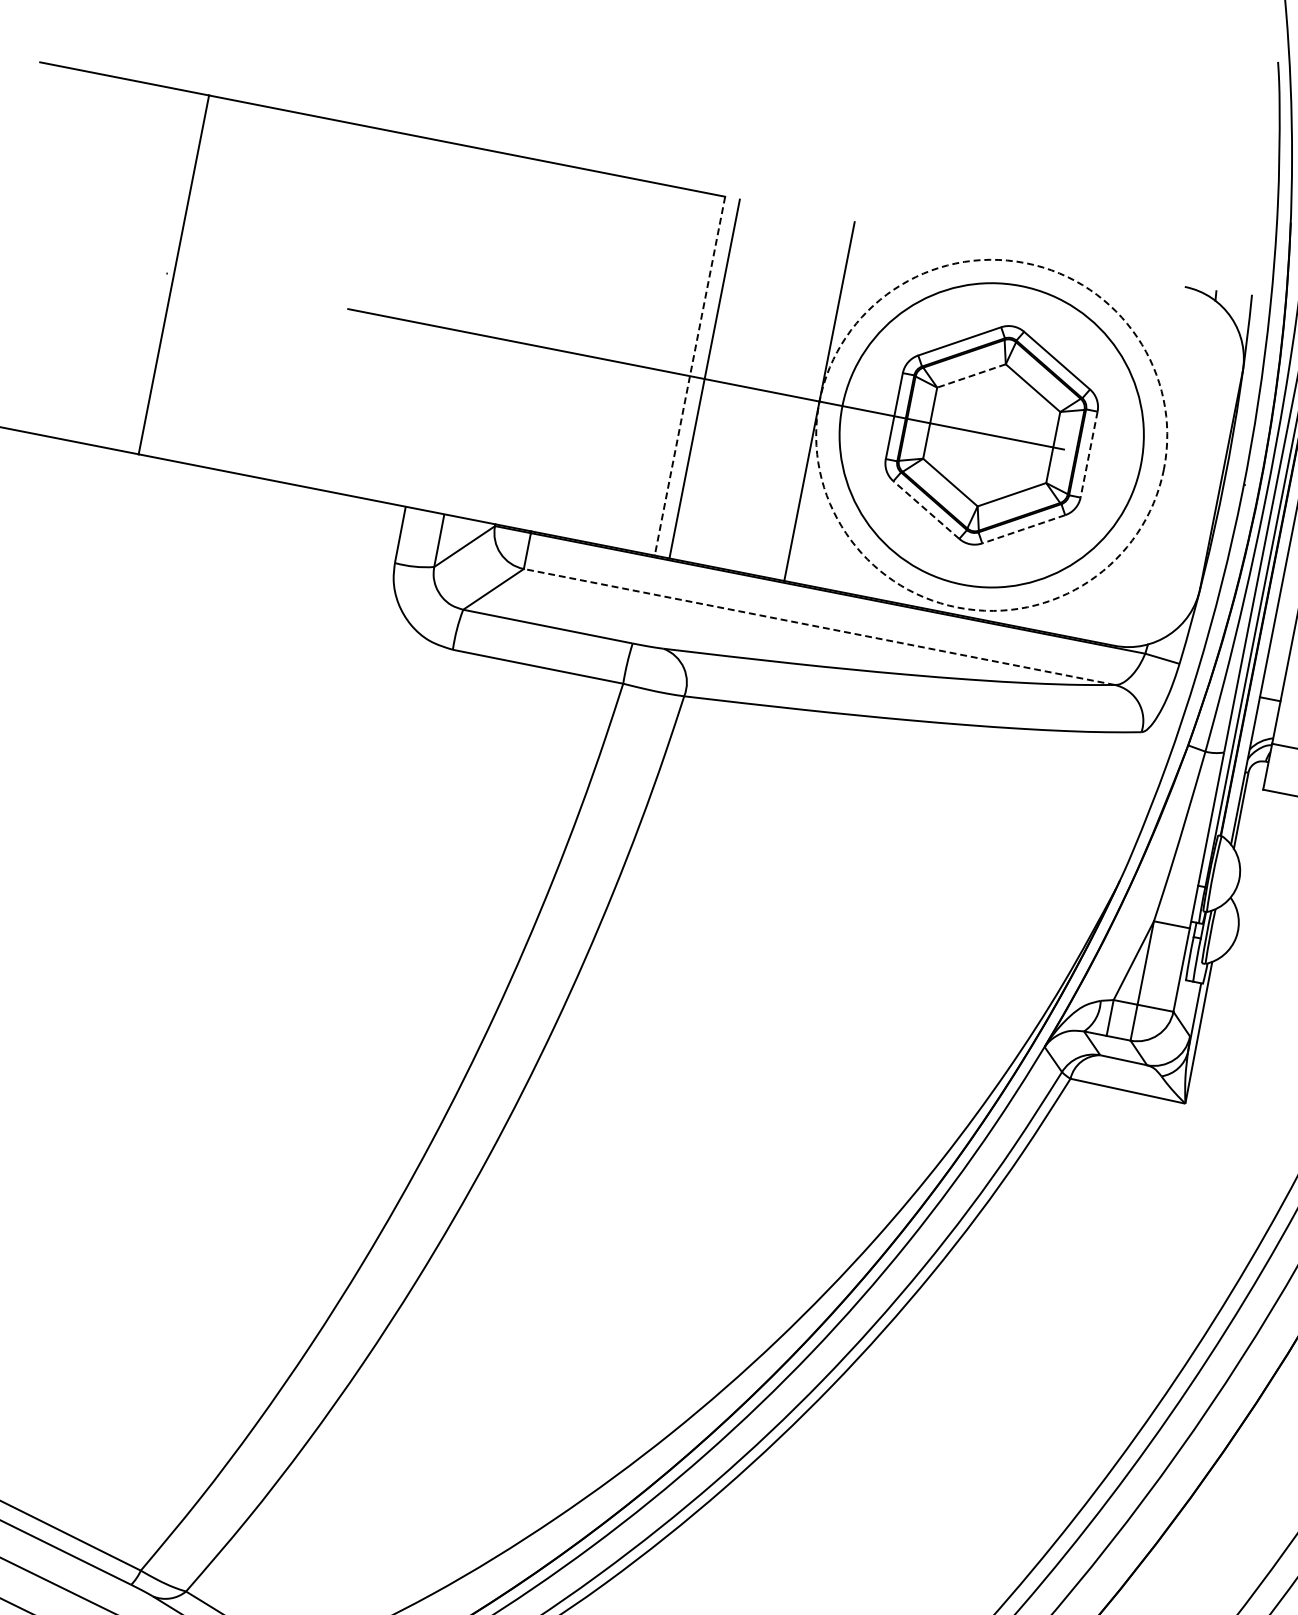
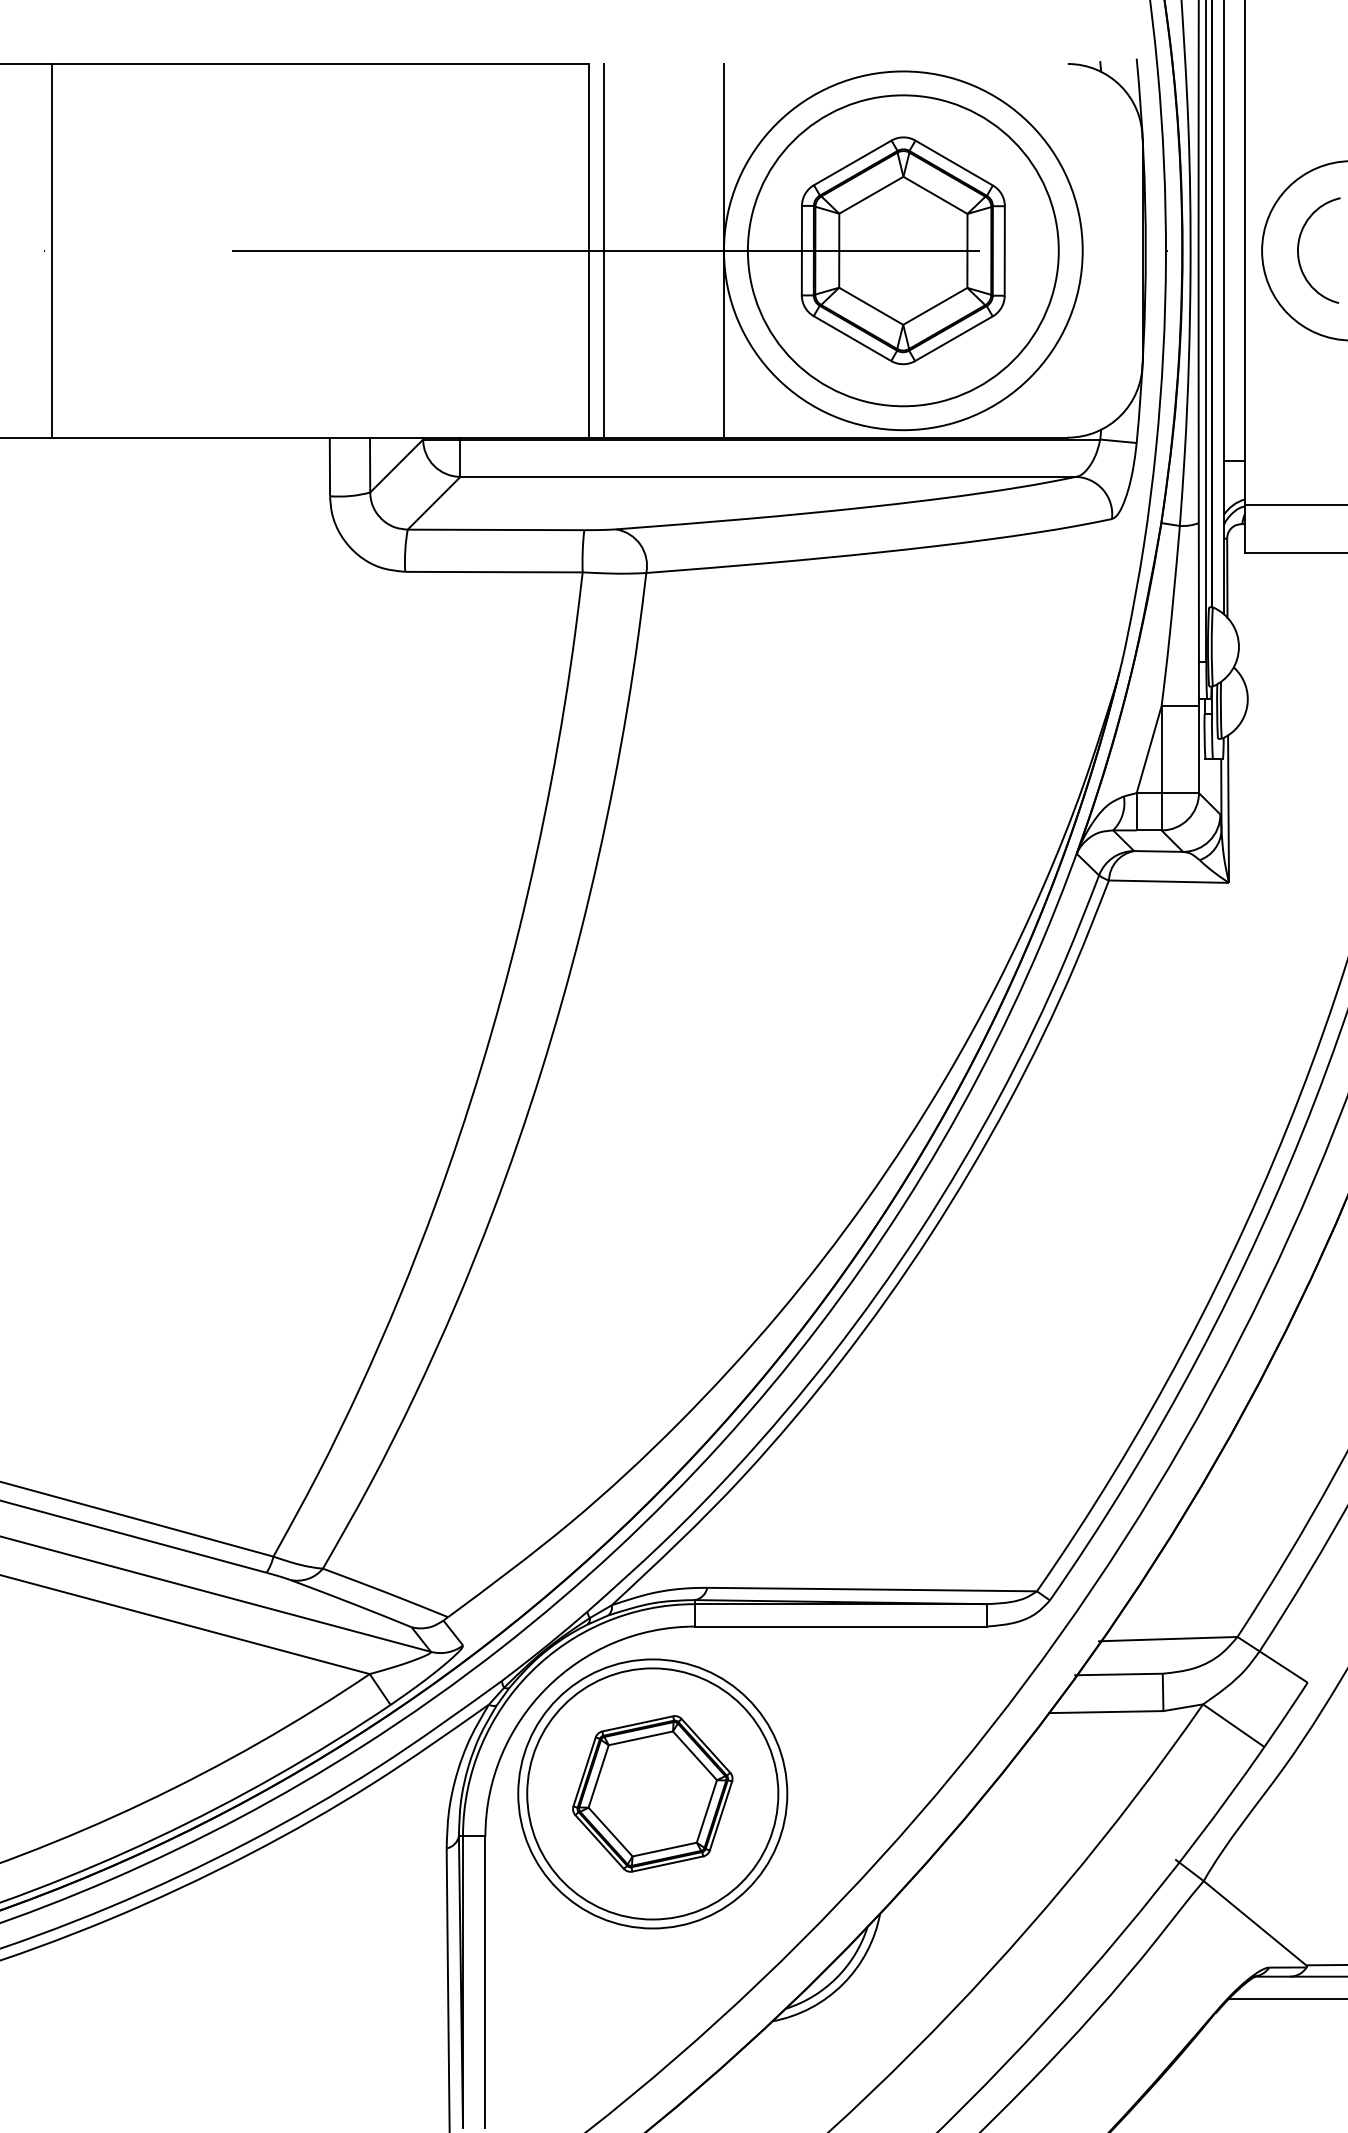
line: (690, 375) -> (589, 250), dashed -> solid
line: (970, 376) -> (870, 195), dashed -> solid
circle: (990, 434) -> (902, 250), dashed -> solid
line: (1088, 454) -> (1004, 250), dashed -> solid
line: (926, 509) -> (852, 338), dashed -> solid
line: (1023, 528) -> (953, 338), dashed -> solid
line: (819, 626) -> (768, 476), dashed -> solid

